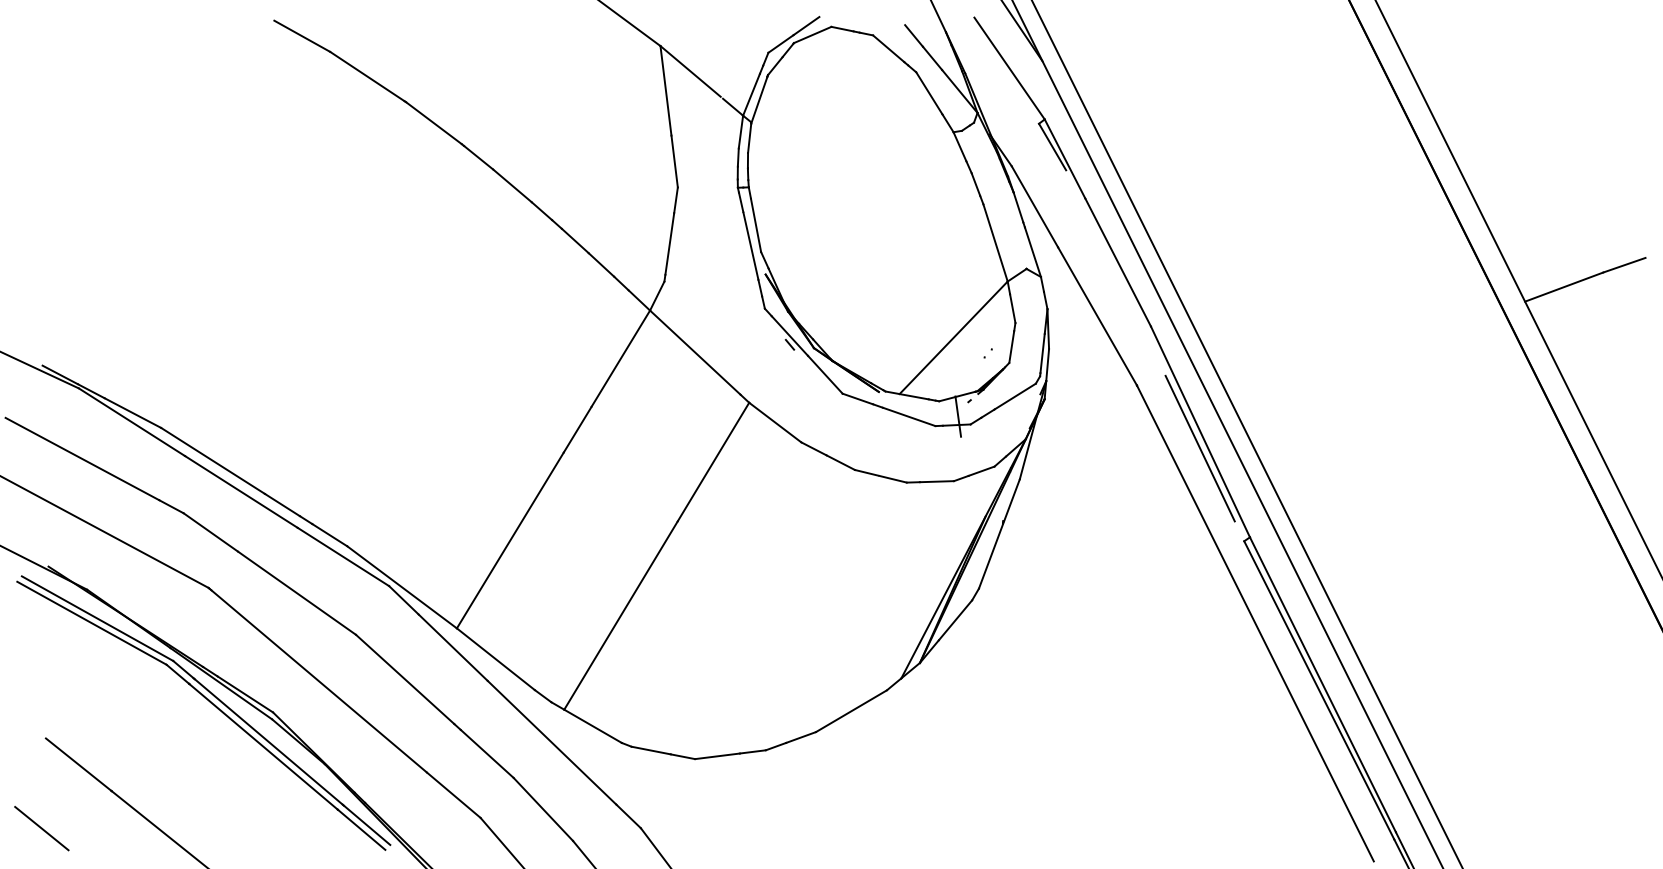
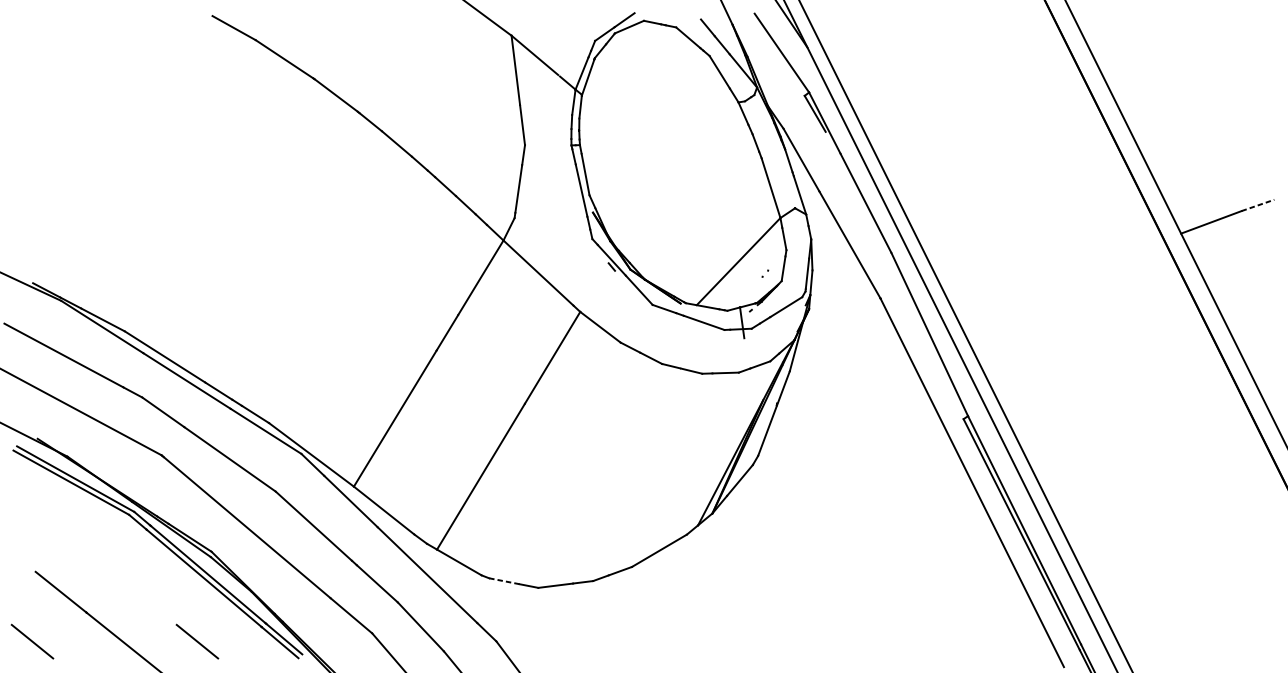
line: (1624, 265) -> (1258, 205), solid -> dashed
line: (1199, 448) -> (928, 347), removed
line: (651, 750) -> (504, 581), solid -> dashed
line: (254, 828) -> (197, 641), added

